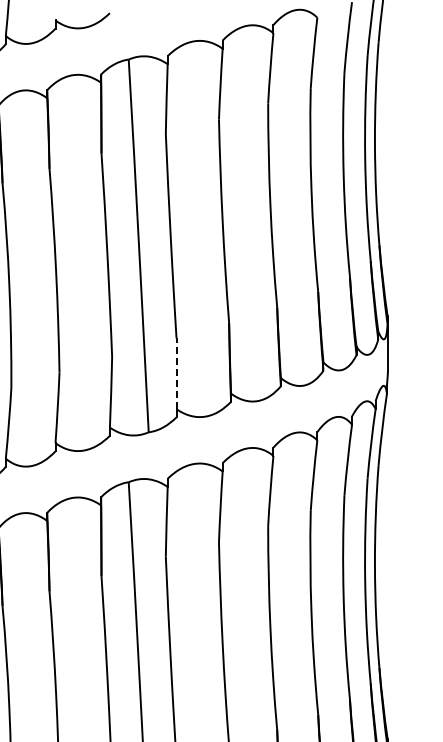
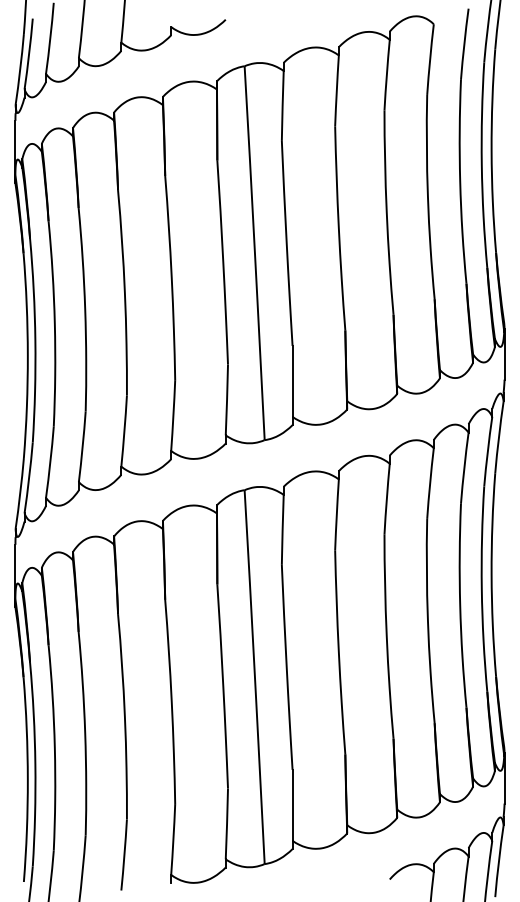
line: (176, 372) -> (292, 380), dashed -> solid

